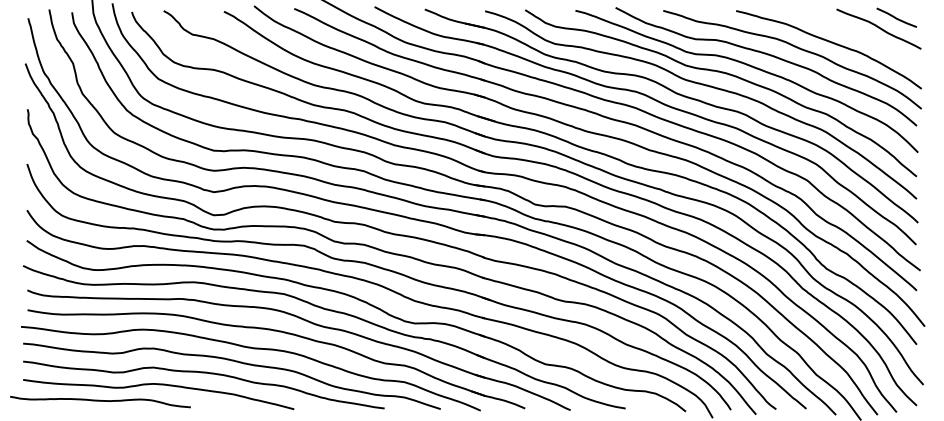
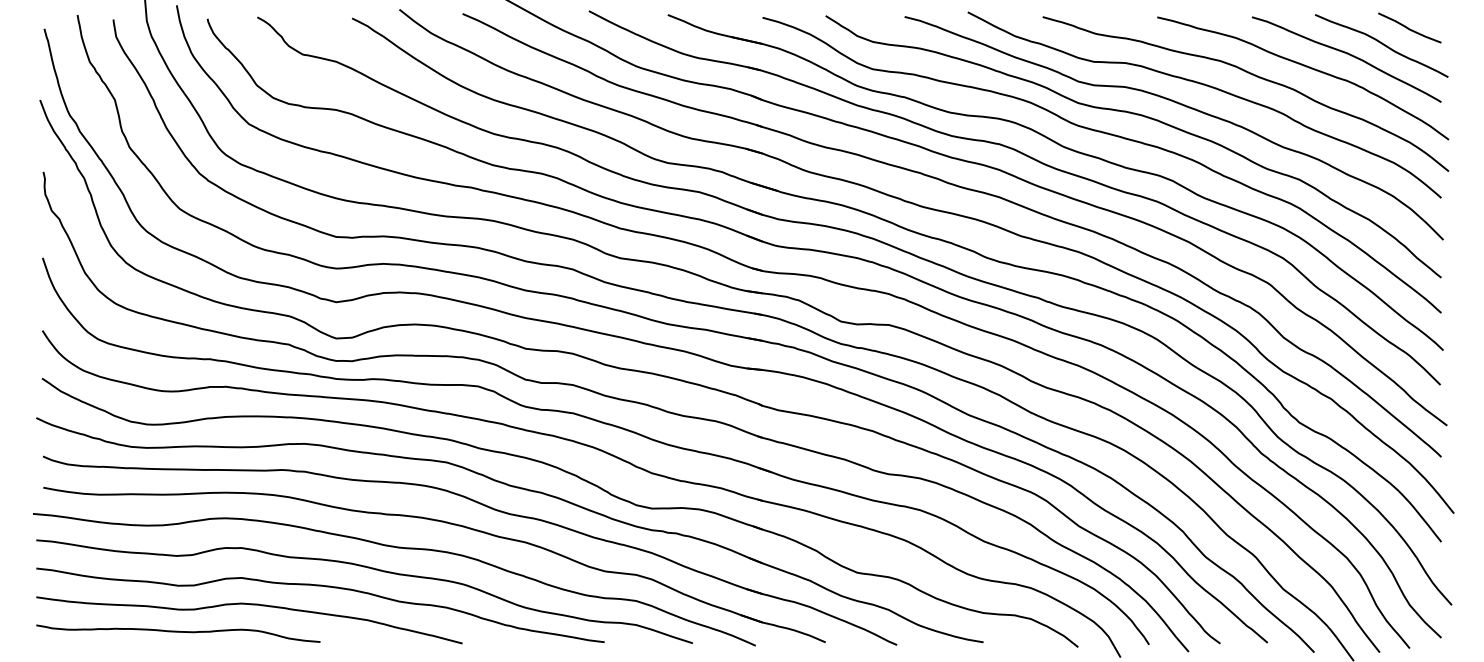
curve: (857, 35) -> (1348, 55), added
curve: (100, 401) -> (178, 632), moved

